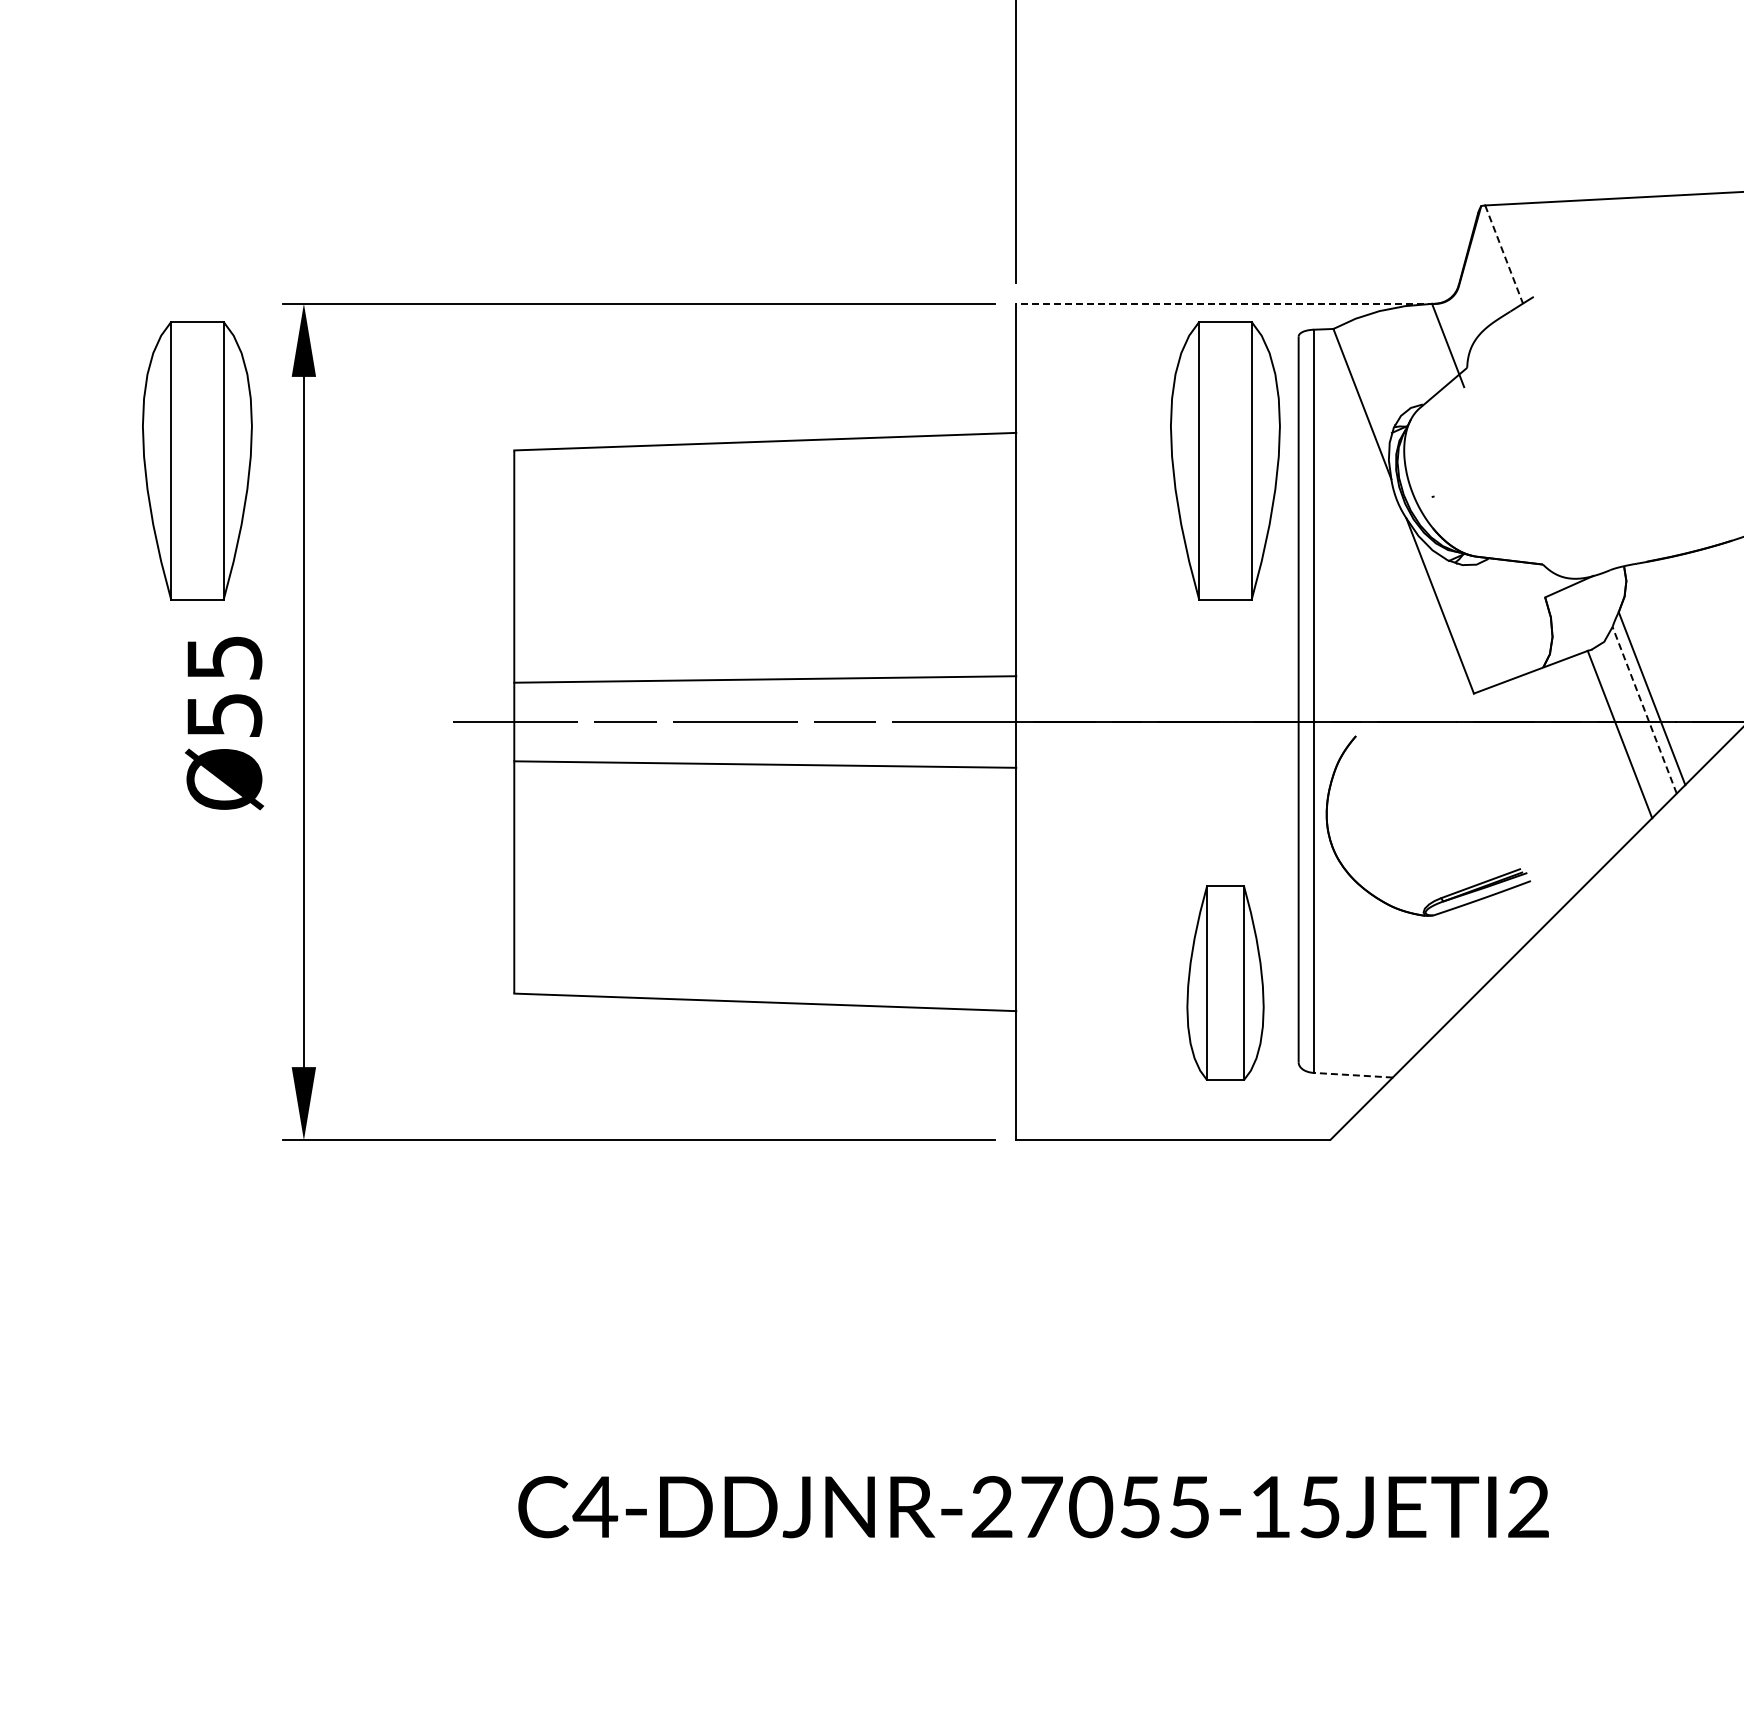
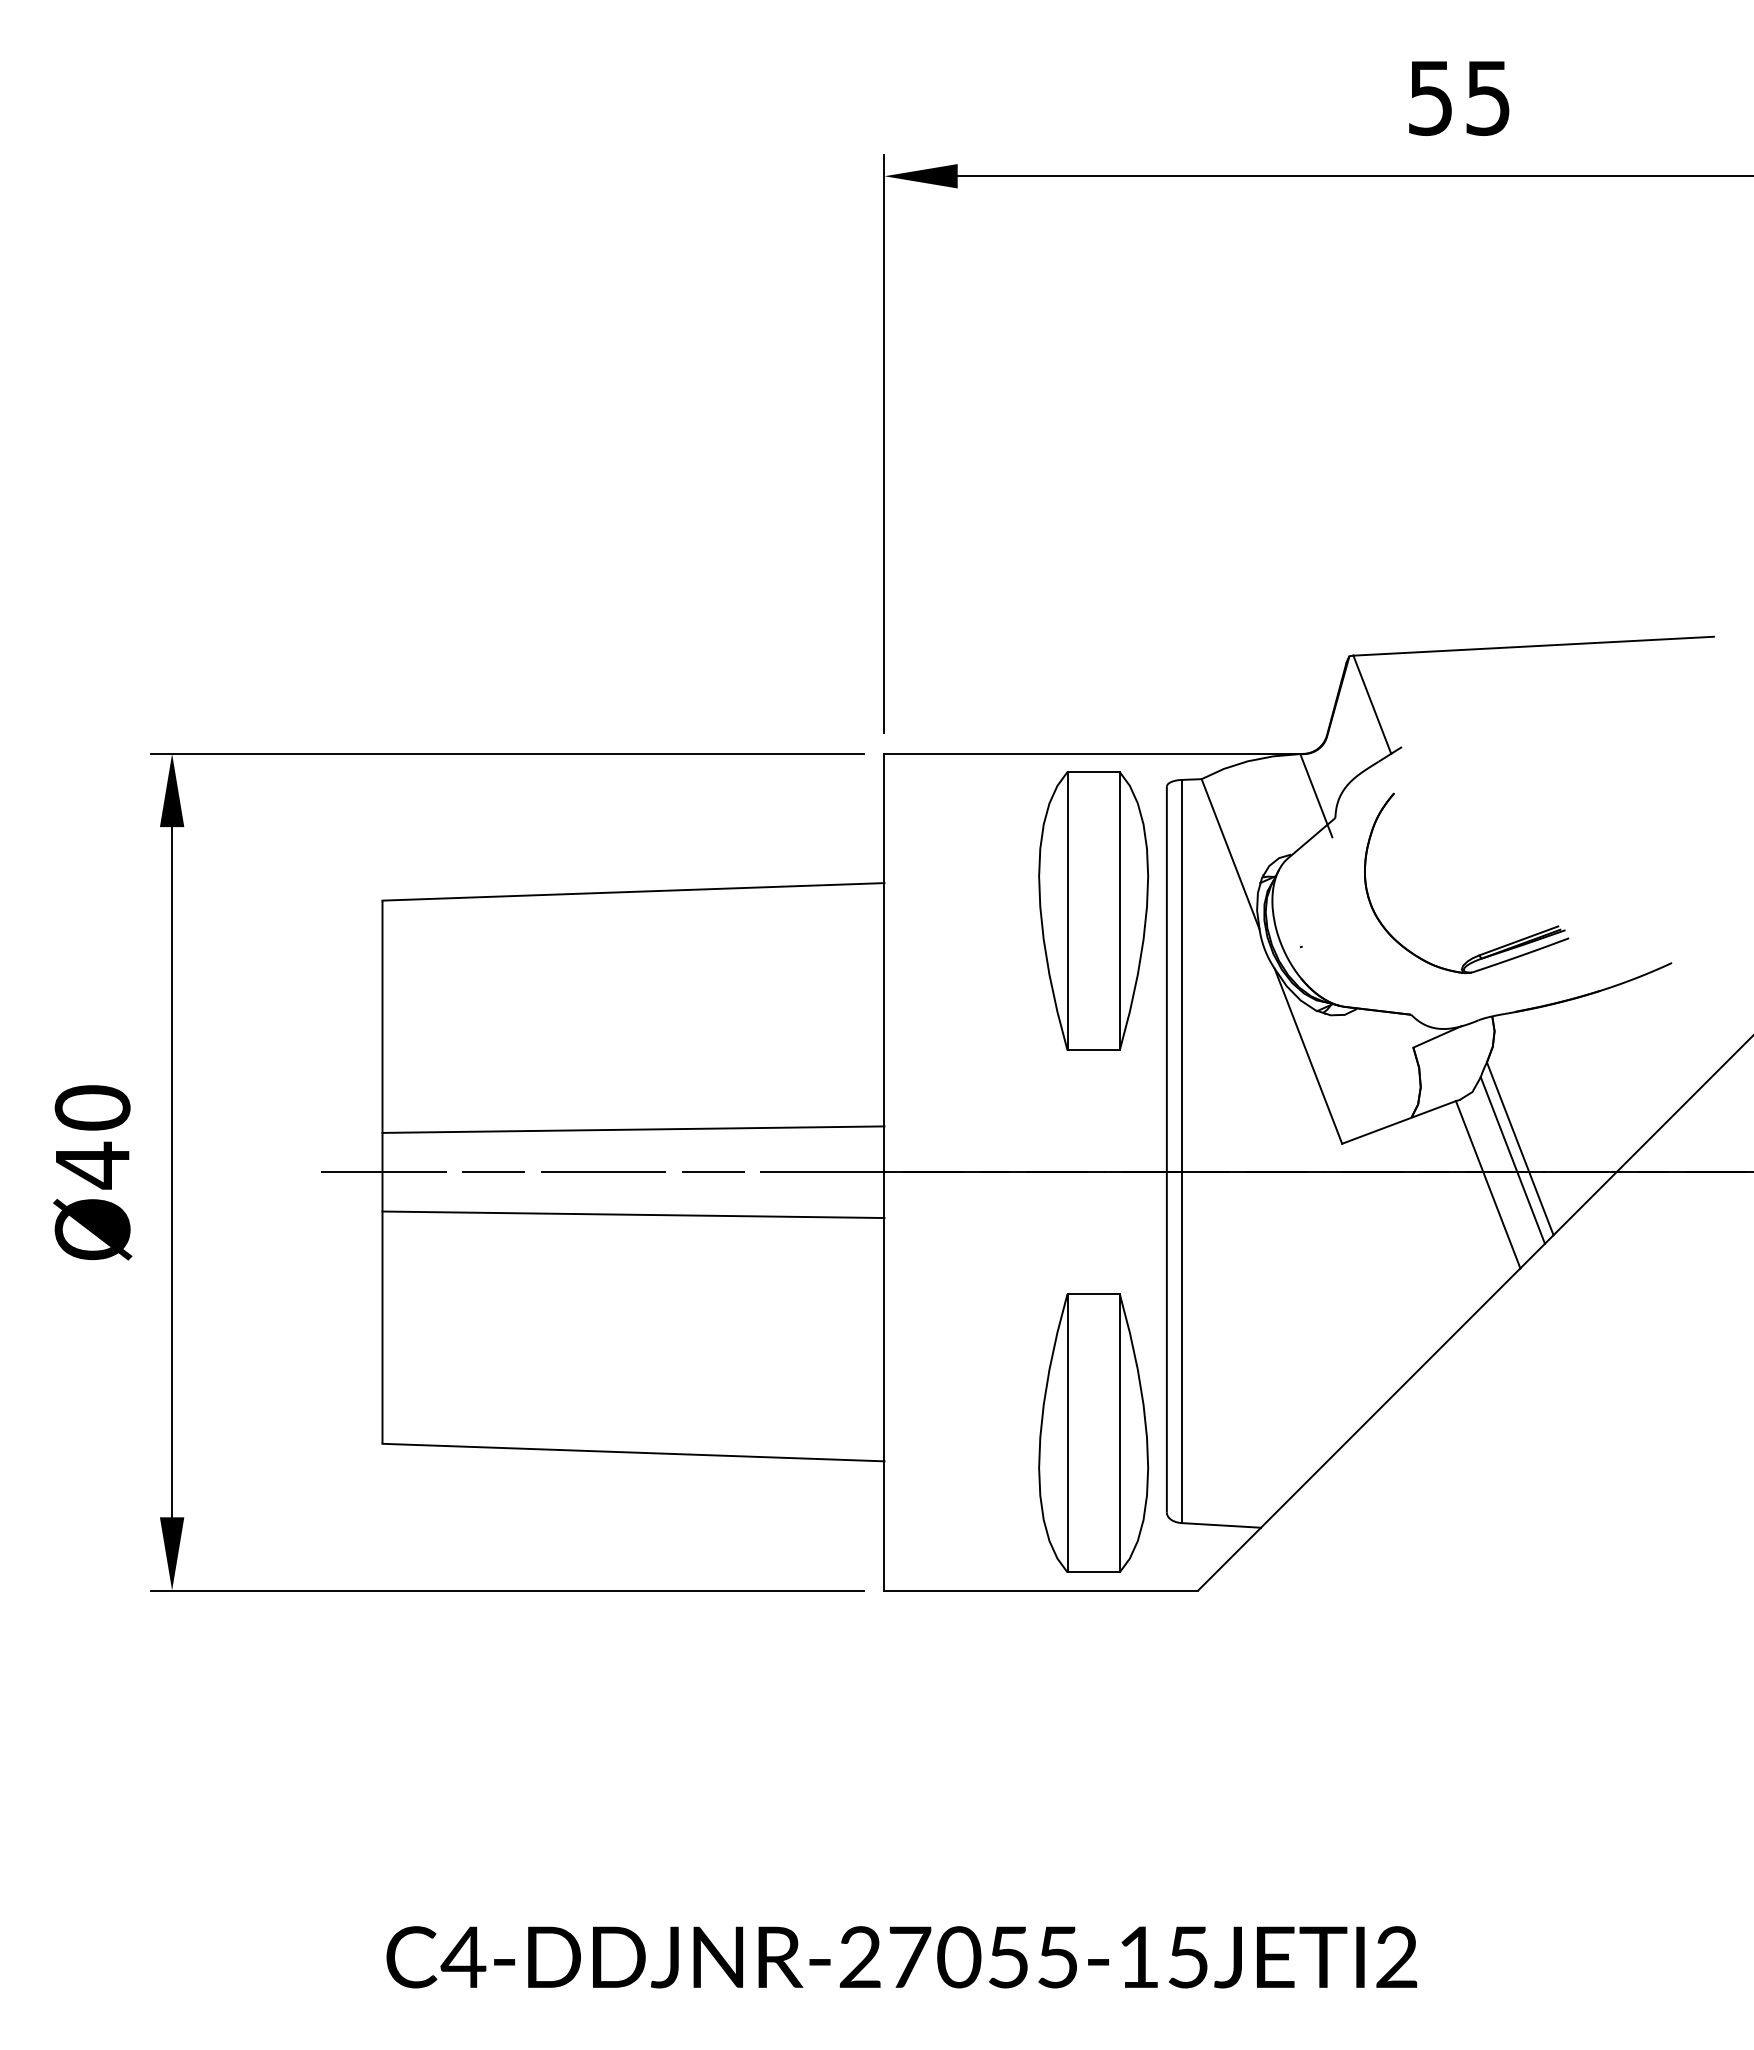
line: (1504, 254) -> (1372, 704), dashed -> solid
line: (1225, 303) -> (1093, 753), dashed -> solid
part: (197, 460) -> (65, 910), removed
text: (224, 687) -> (92, 1137), Ø55 -> Ø40
line: (1644, 710) -> (1512, 1160), dashed -> solid
part: (1456, 891) -> (1494, 948), moved
part: (1225, 982) -> (1093, 1432), size x1.43
line: (1353, 1075) -> (1221, 1525), dashed -> solid

